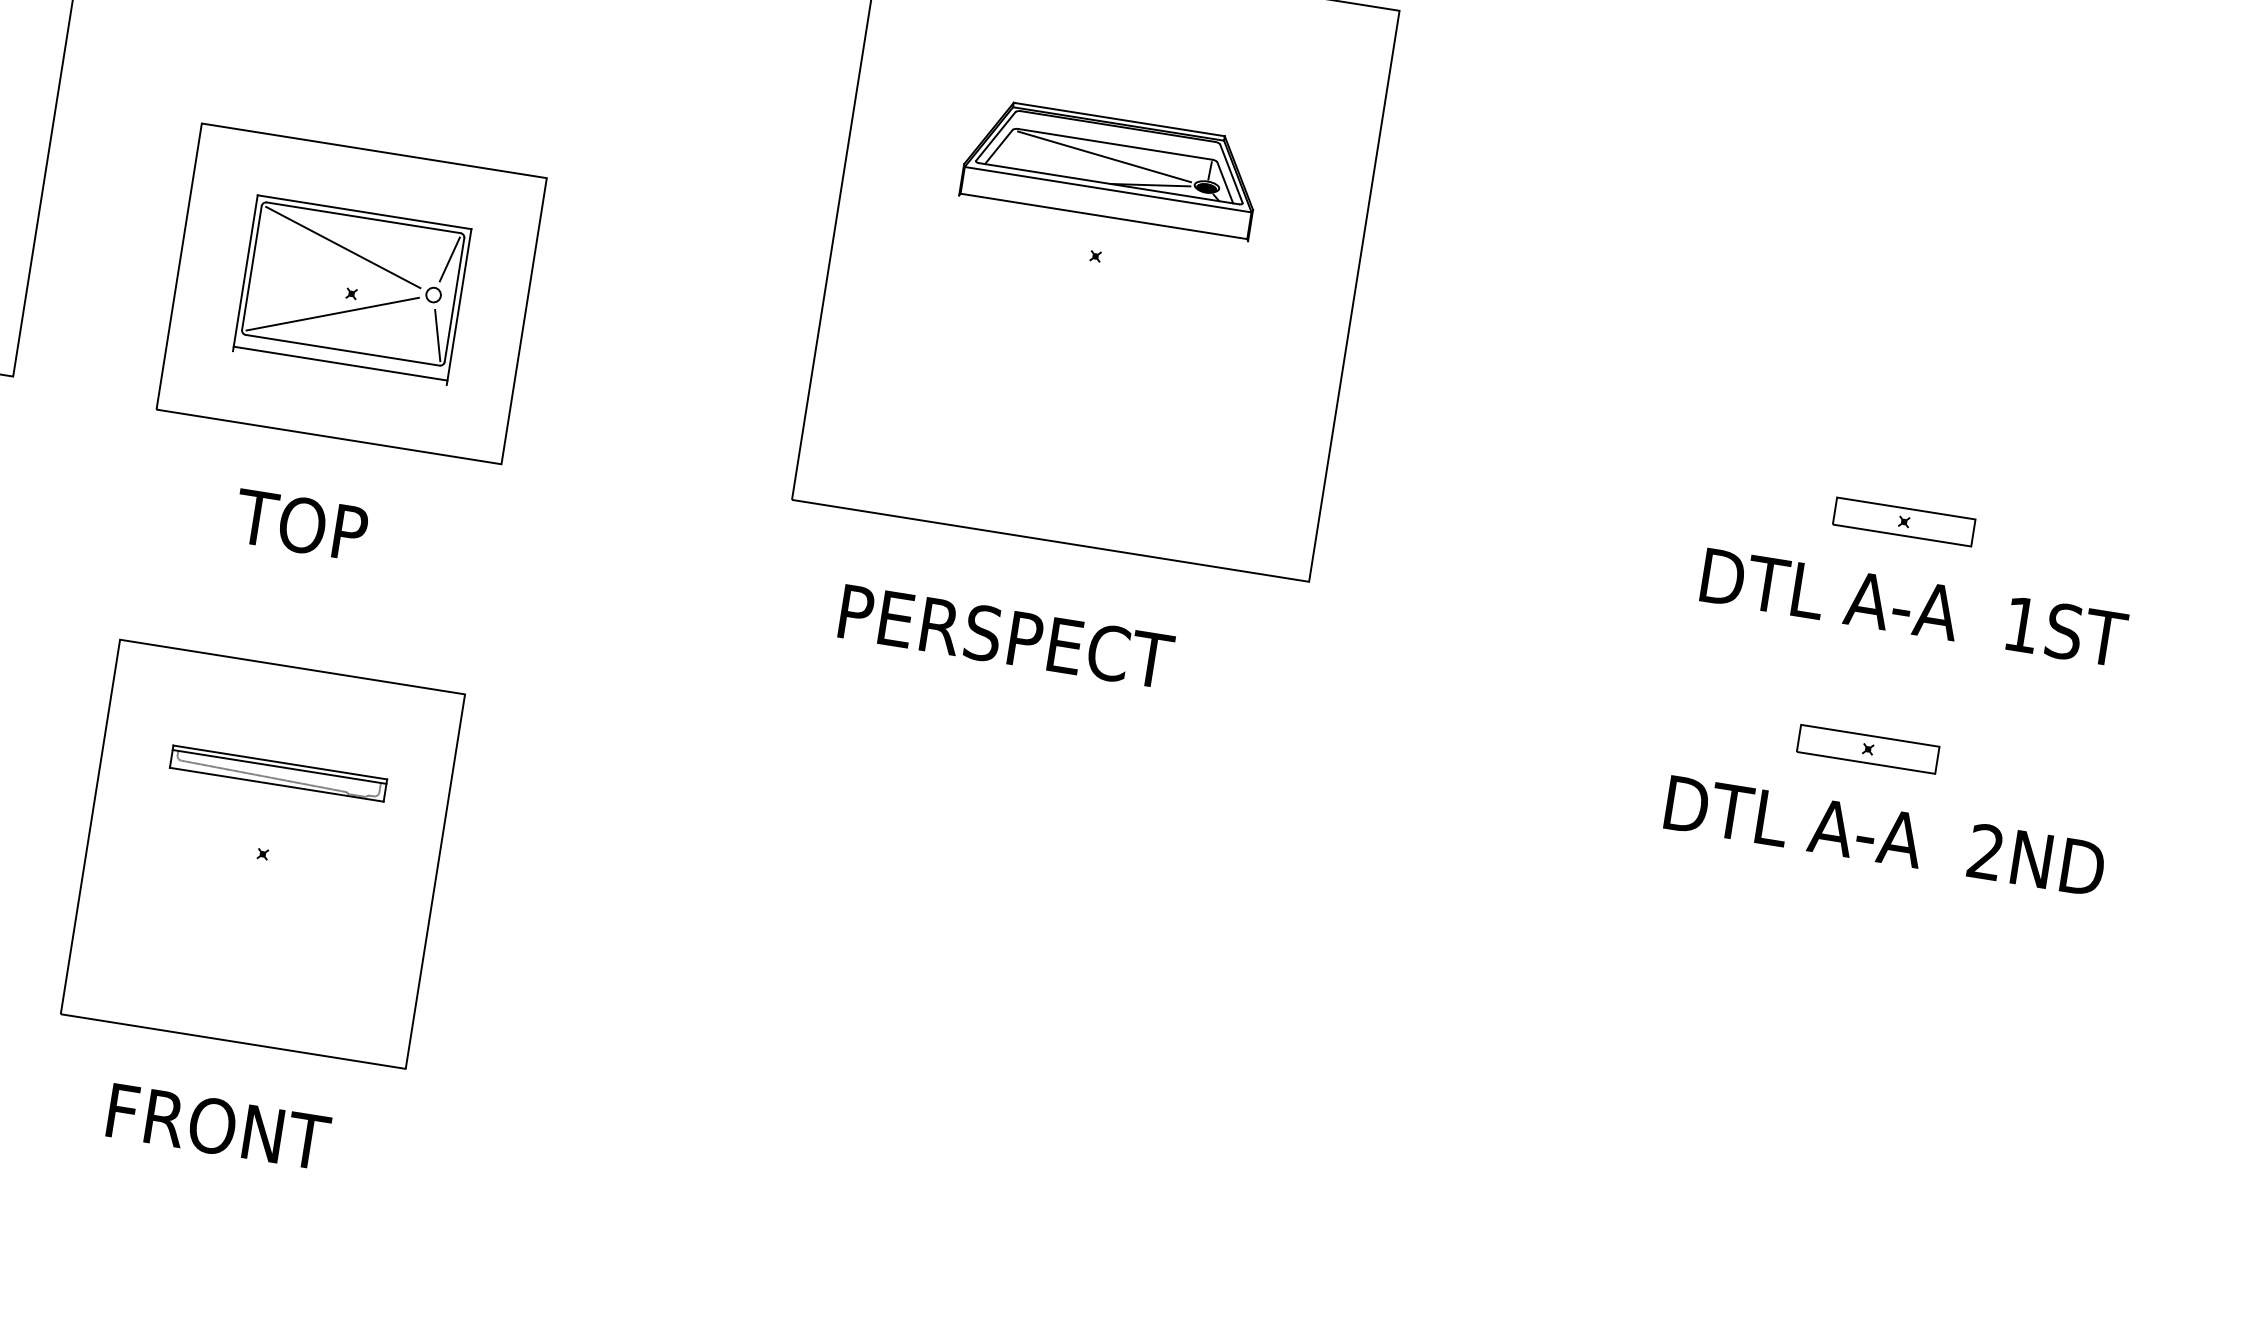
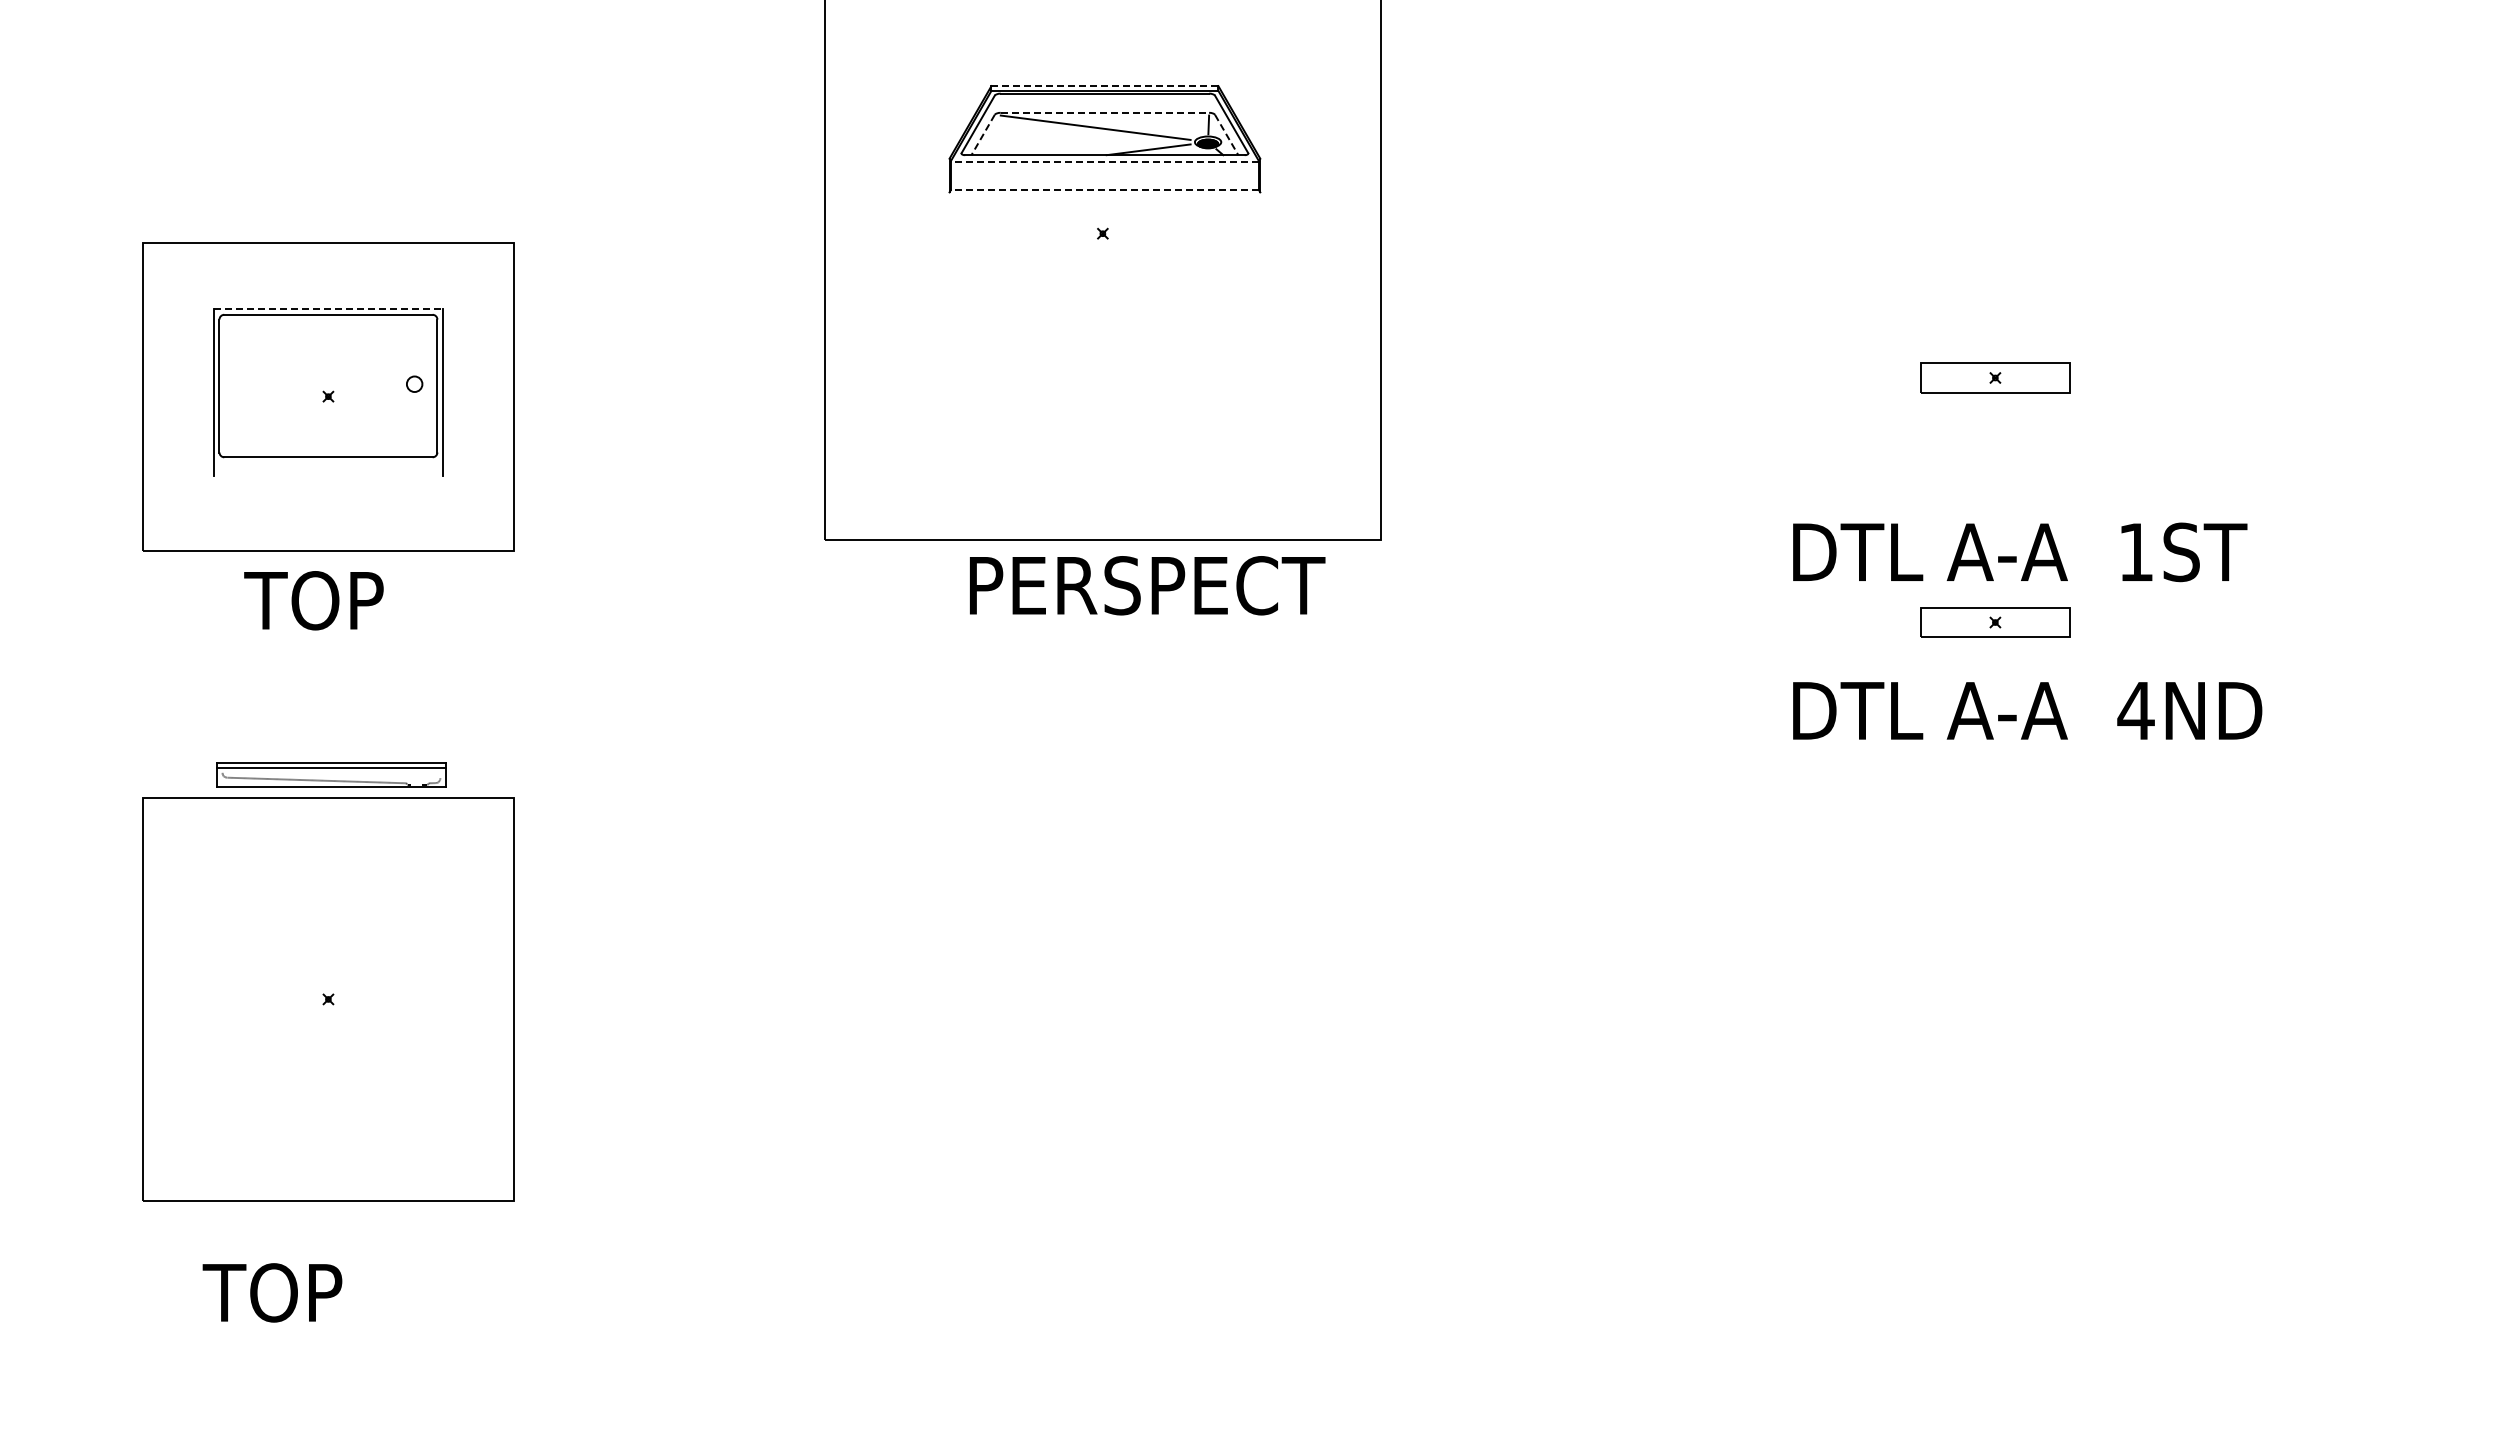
line: (1119, 119) -> (1105, 86), solid -> dashed
line: (1115, 144) -> (1105, 112), solid -> dashed
line: (998, 147) -> (982, 135), solid -> dashed
line: (1225, 183) -> (1226, 135), solid -> dashed
line: (1107, 189) -> (1104, 161), solid -> dashed
line: (364, 211) -> (328, 308), solid -> dashed
line: (1103, 216) -> (1104, 190), solid -> dashed
line: (342, 247) -> (311, 349), removed
line: (449, 258) -> (425, 343), removed
line: (332, 313) -> (311, 420), removed
line: (437, 335) -> (425, 425), removed
line: (340, 363) -> (328, 471), removed
text: (300, 524) -> (313, 600), moved
text: (1914, 607) -> (2020, 552), moved
text: (1006, 636) -> (1147, 585), moved
part: (278, 773) -> (331, 774), moved
text: (1985, 851) -> (2135, 710), 2ND -> 4ND
text: (215, 1126) -> (323, 1292), FRONT -> TOP

